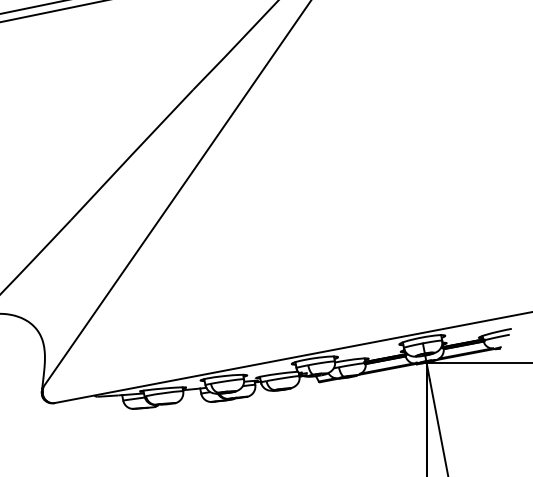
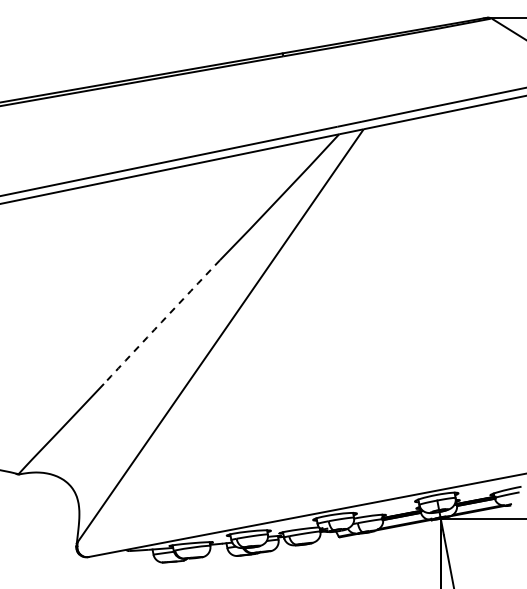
arc: (131, 154) -> (161, 321), solid -> dashed

